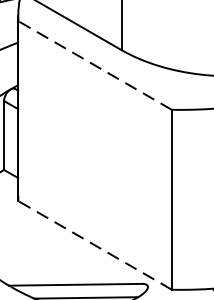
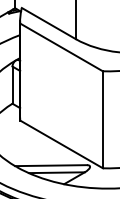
line: (94, 65) -> (61, 47), dashed -> solid
line: (94, 245) -> (61, 144), dashed -> solid

